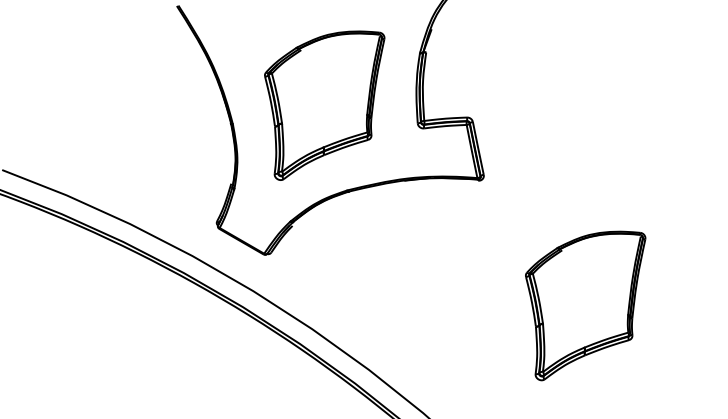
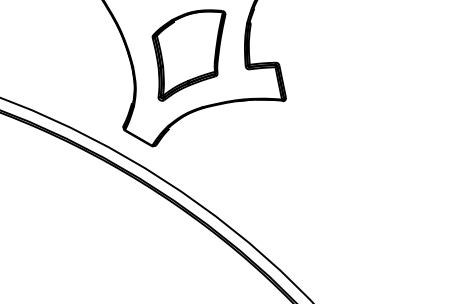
part: (584, 305) -> (347, 177), removed

